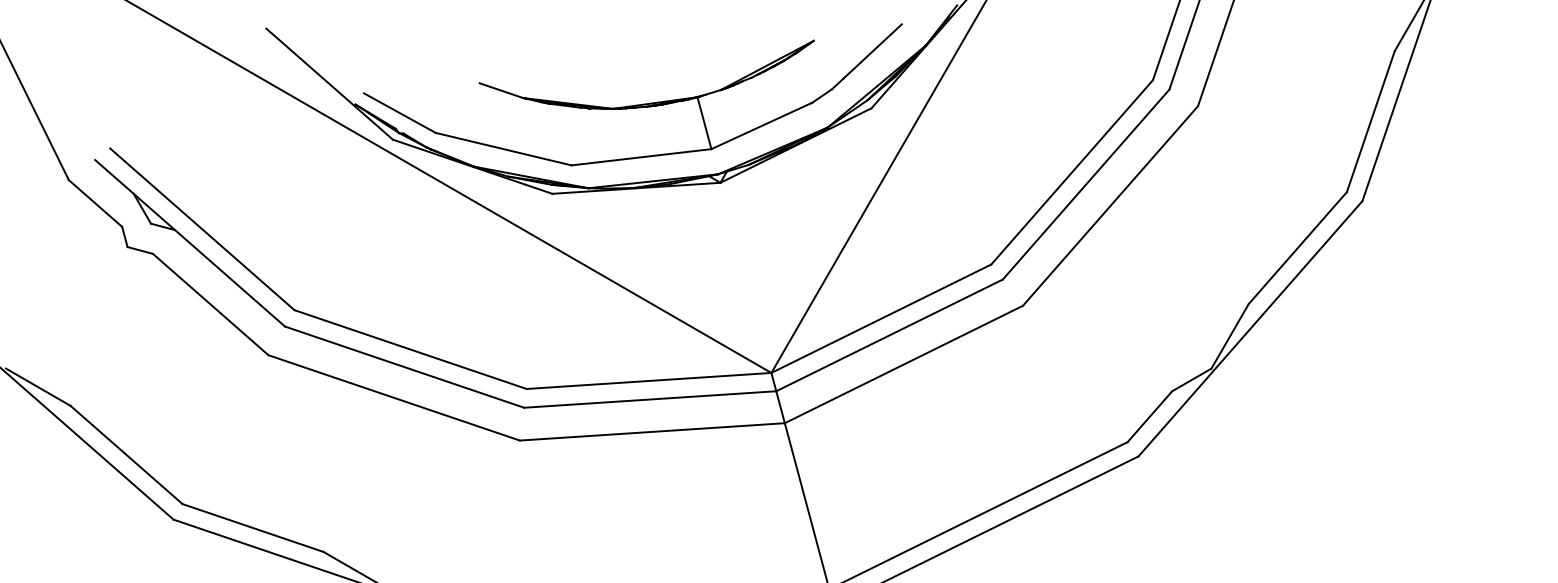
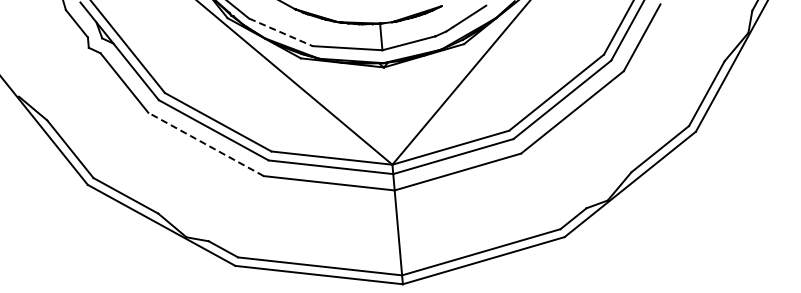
line: (502, 149) -> (280, 32), solid -> dashed
line: (395, 397) -> (206, 144), solid -> dashed

